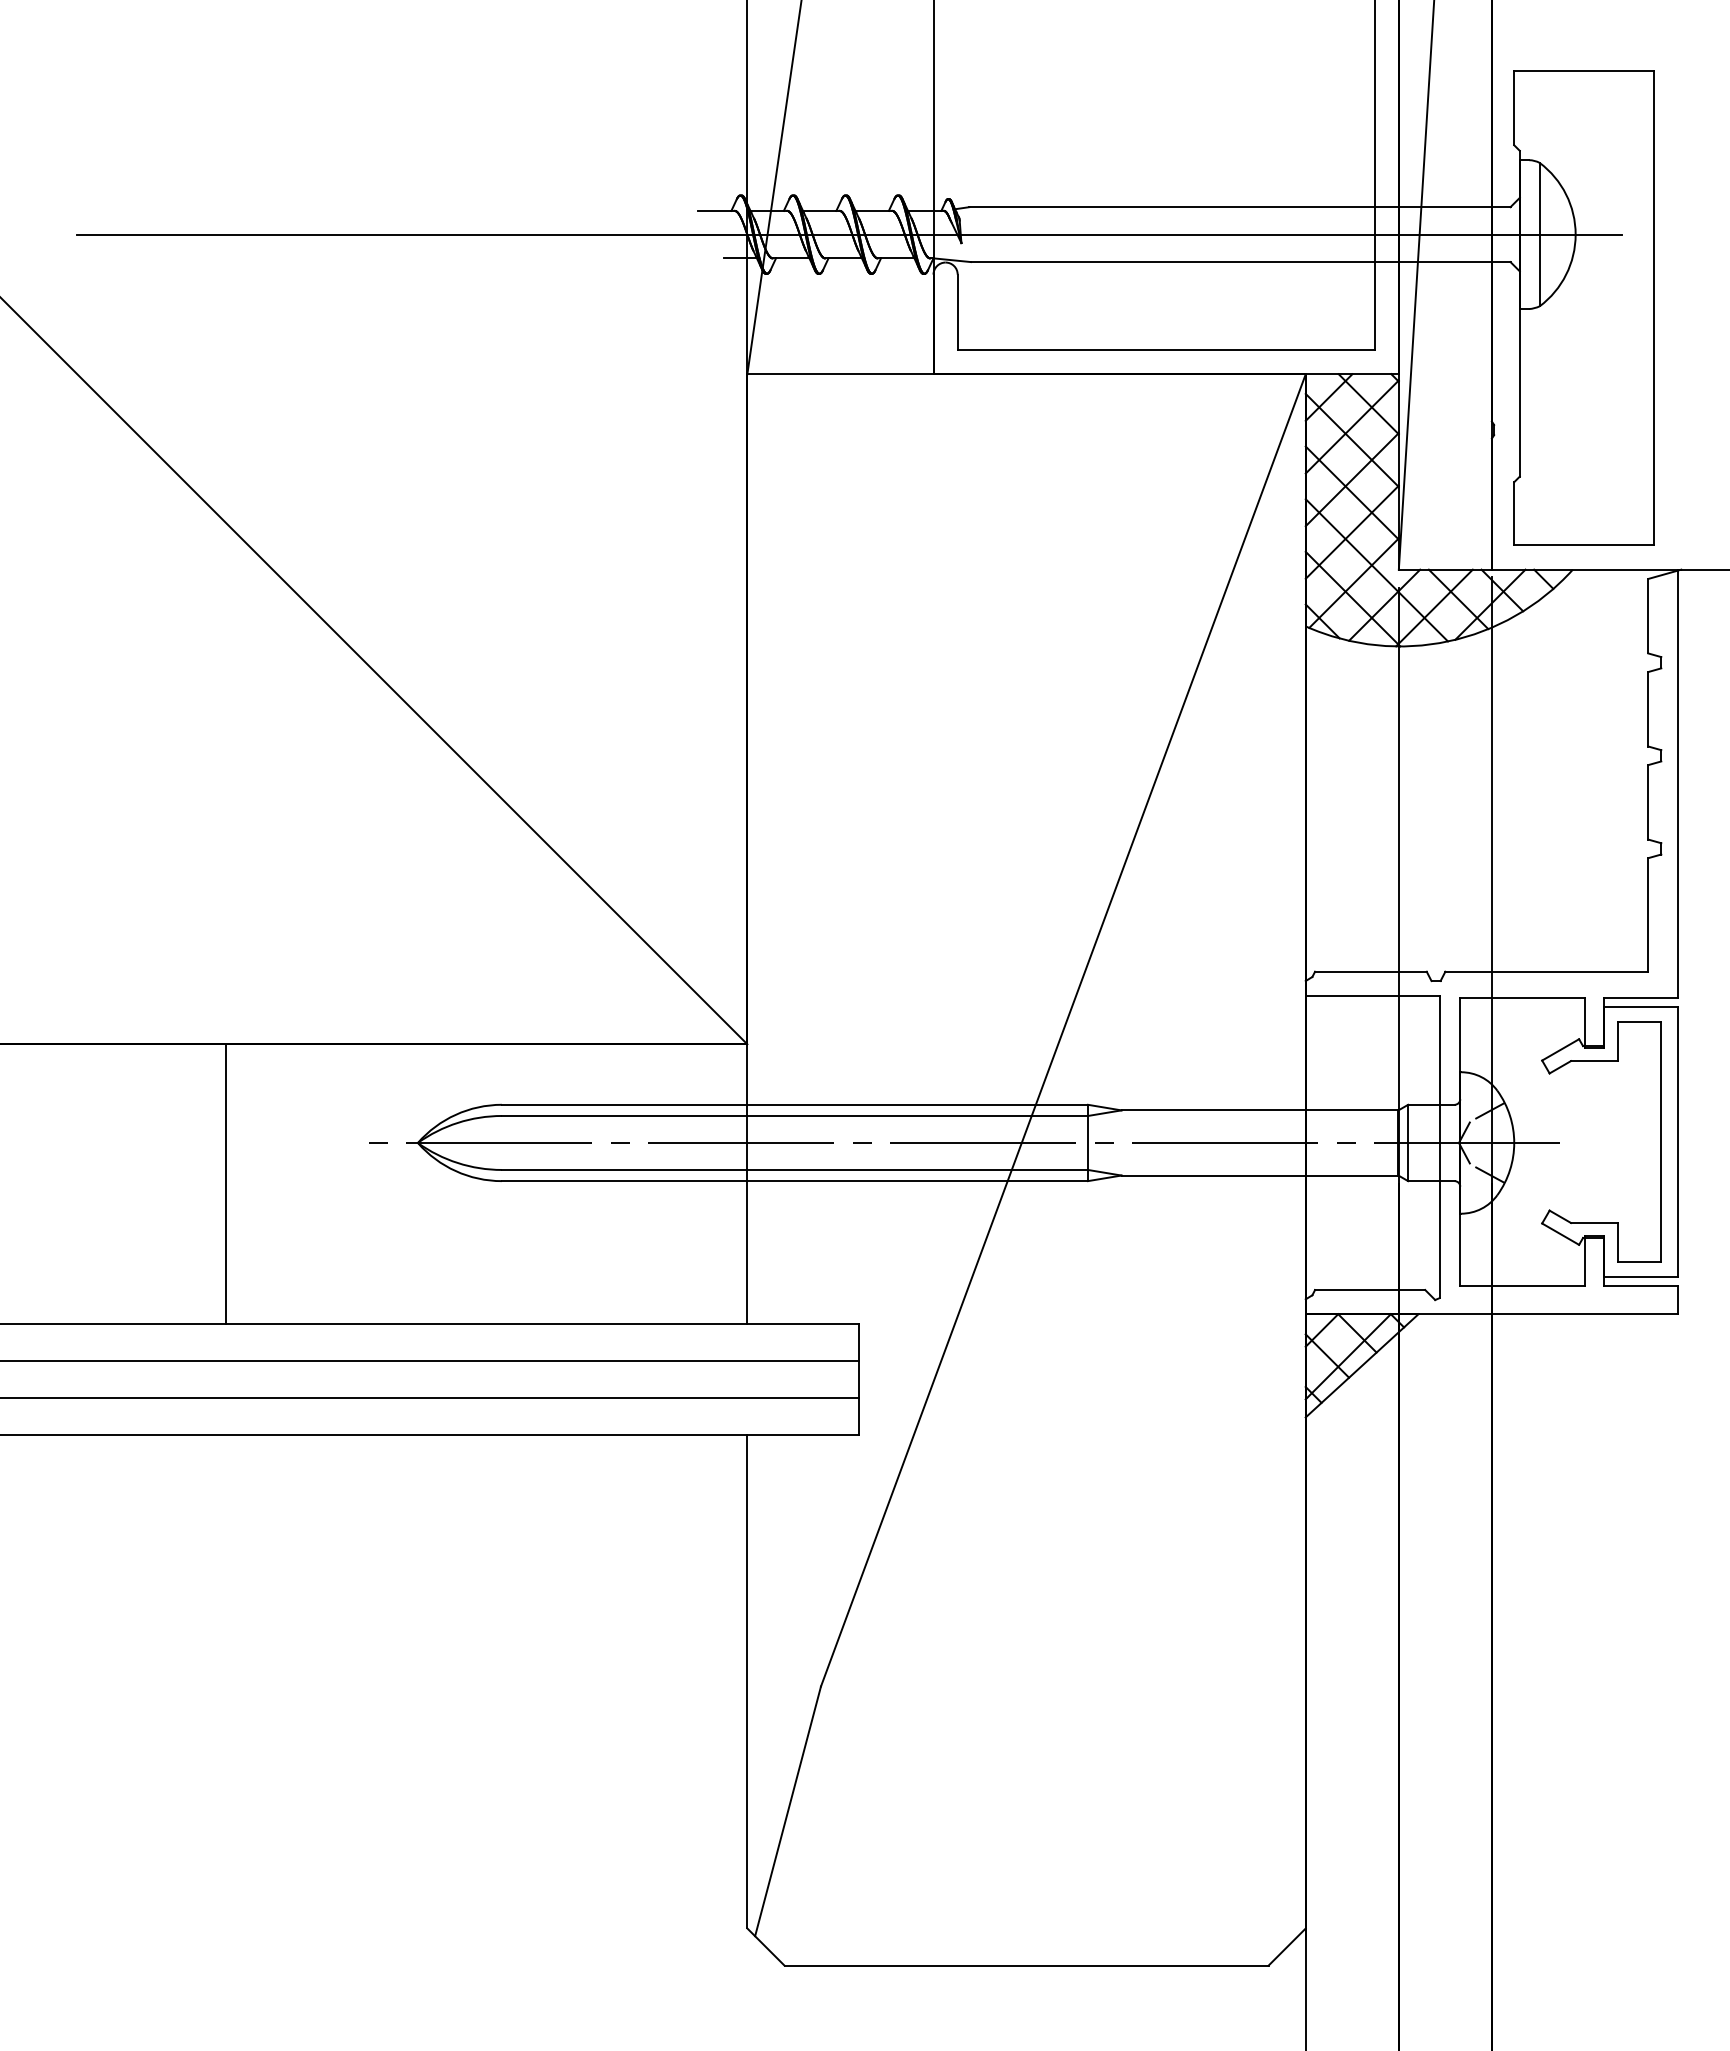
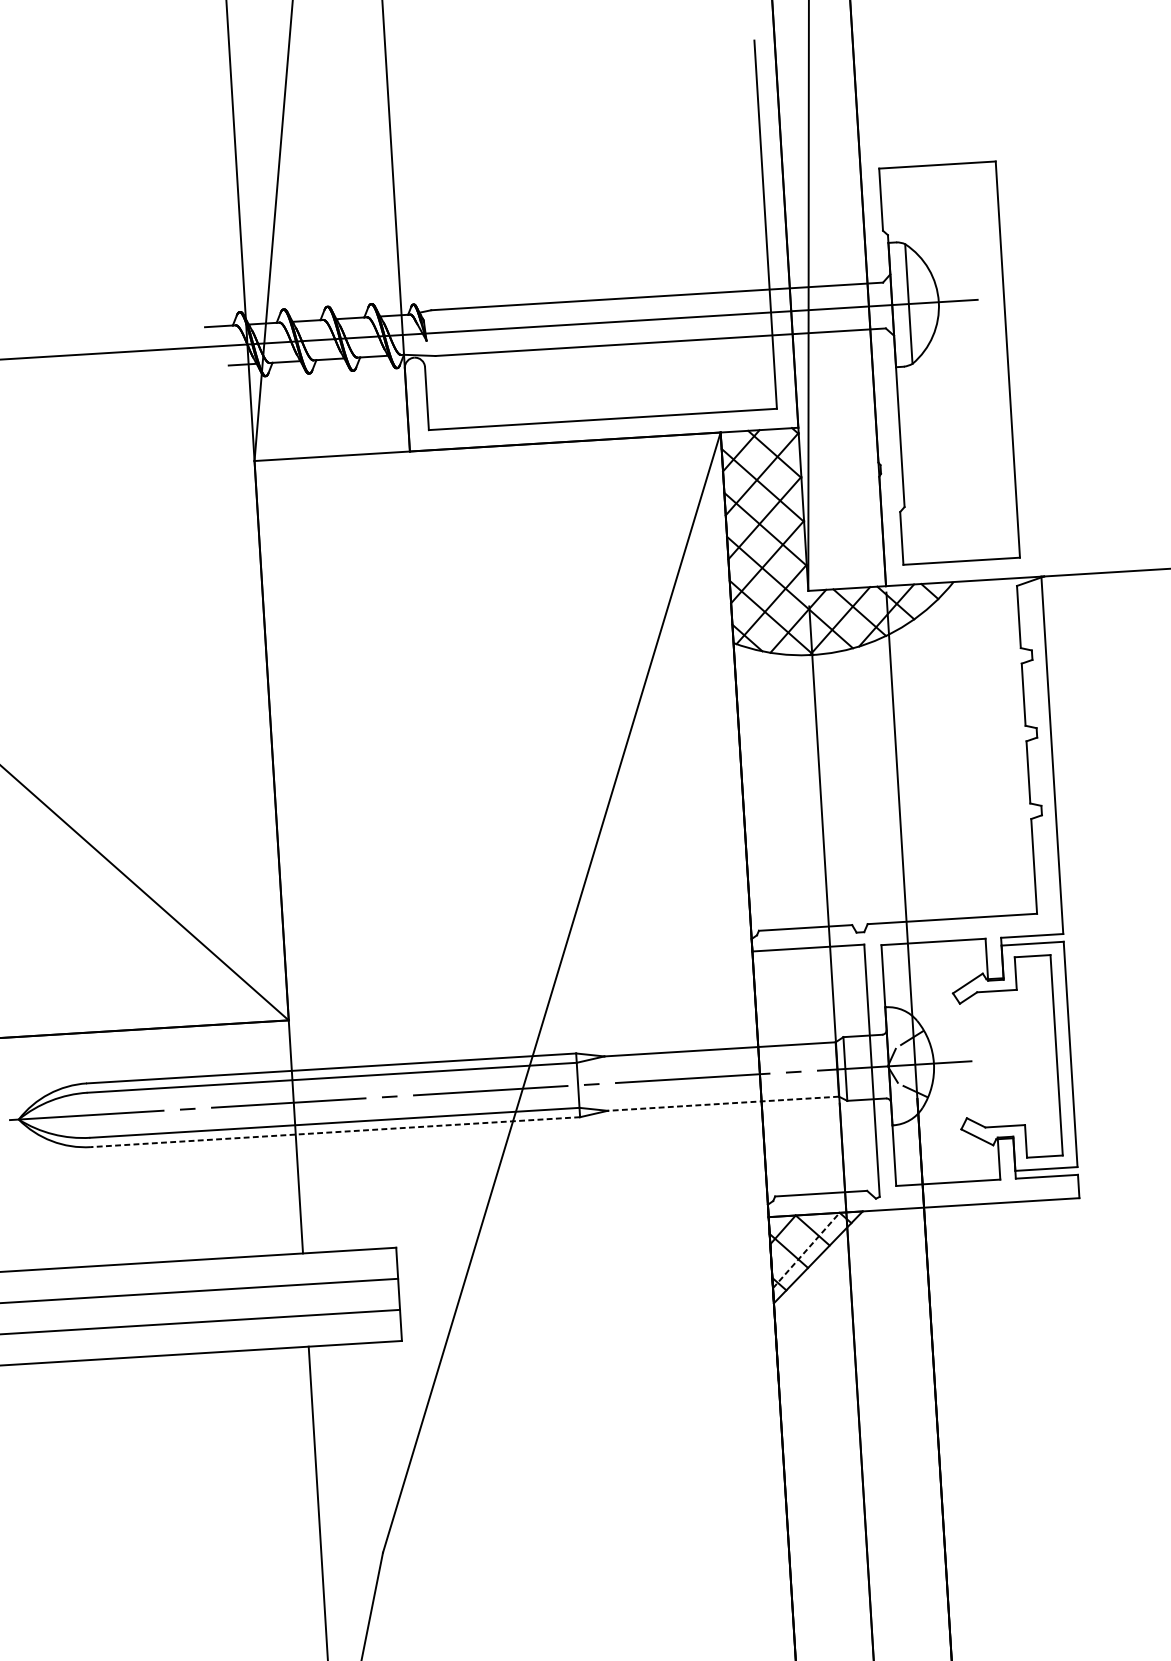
line: (1259, 1175) -> (722, 1103), solid -> dashed
line: (794, 1181) -> (335, 1132), solid -> dashed
line: (1348, 1356) -> (806, 1250), solid -> dashed

